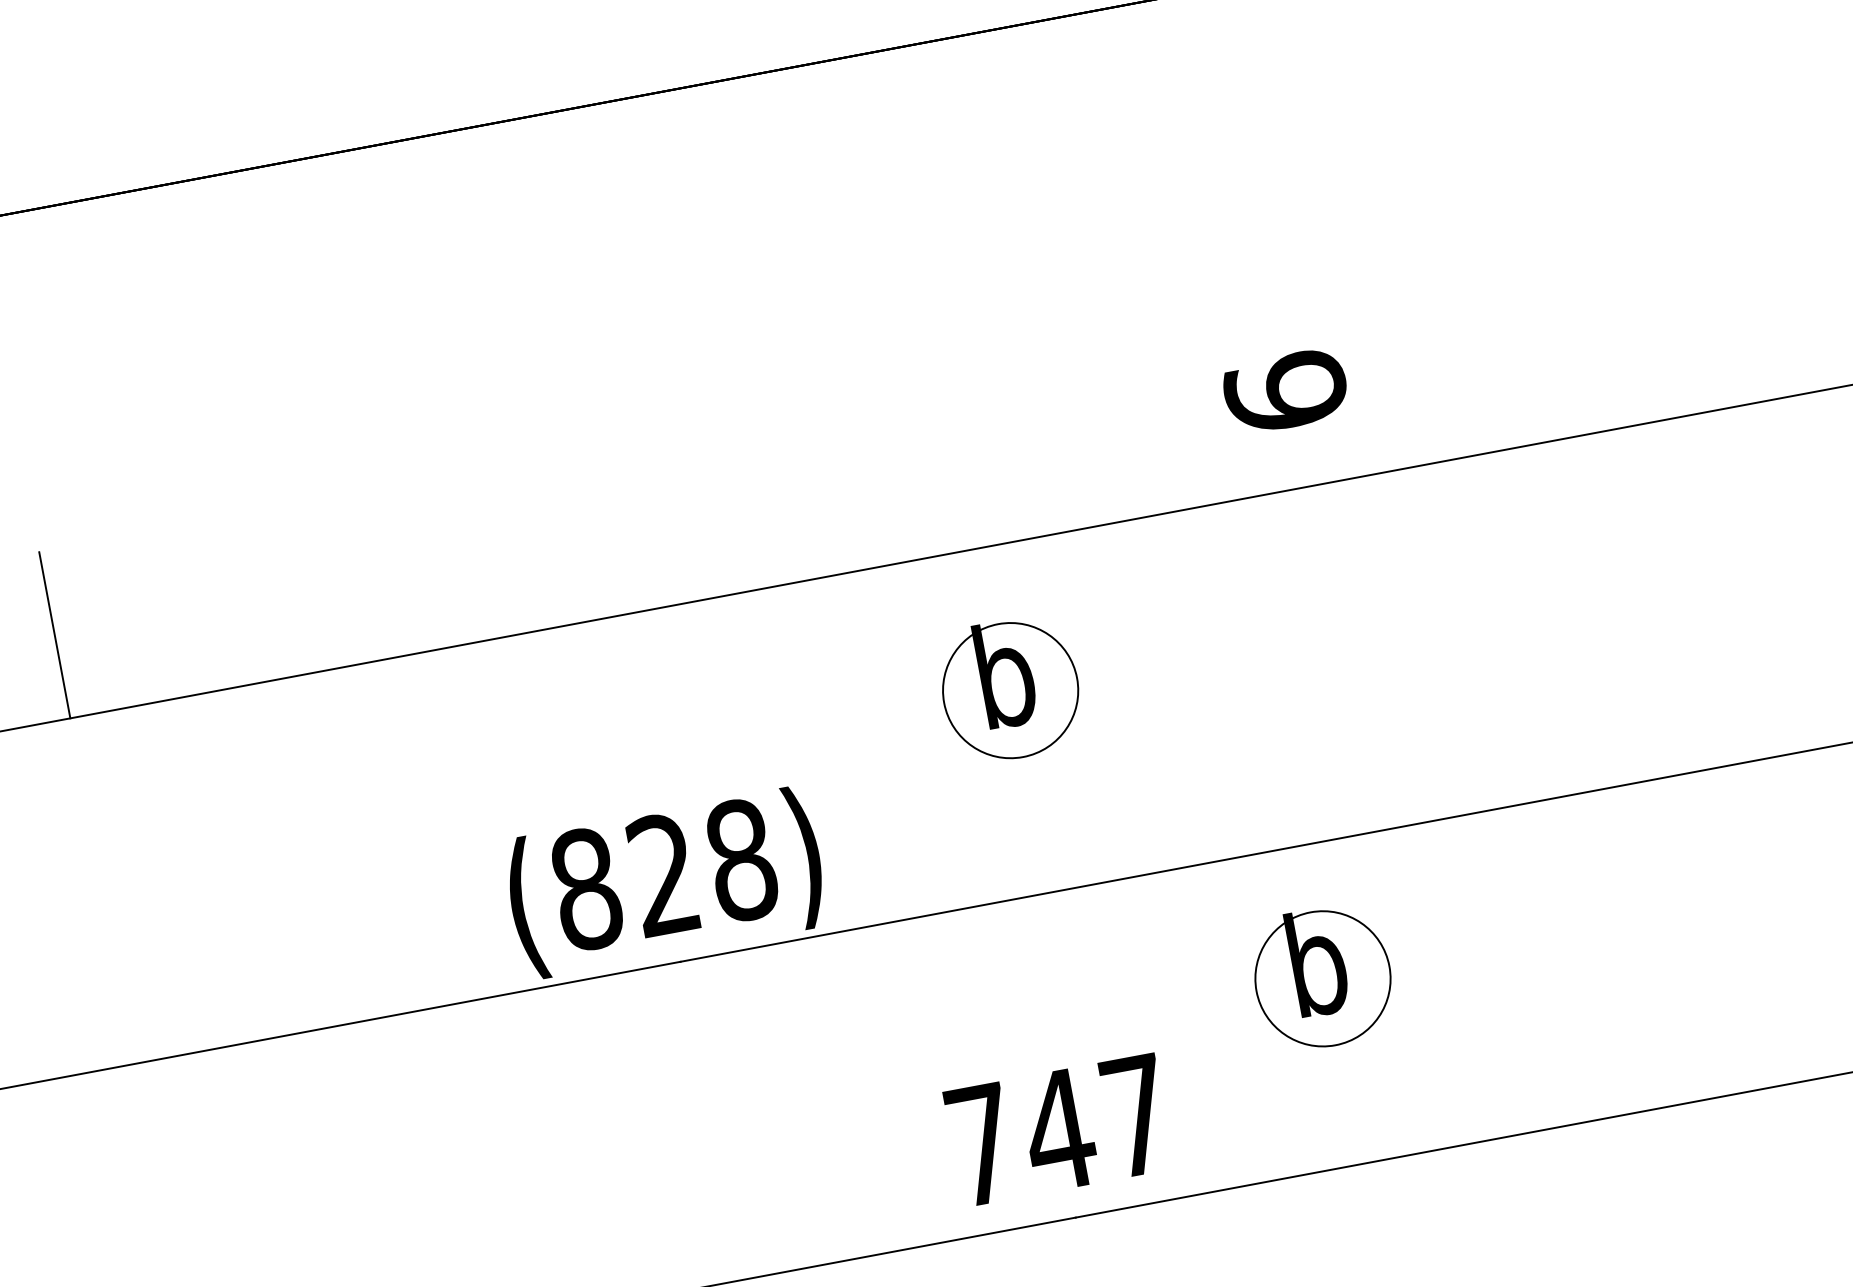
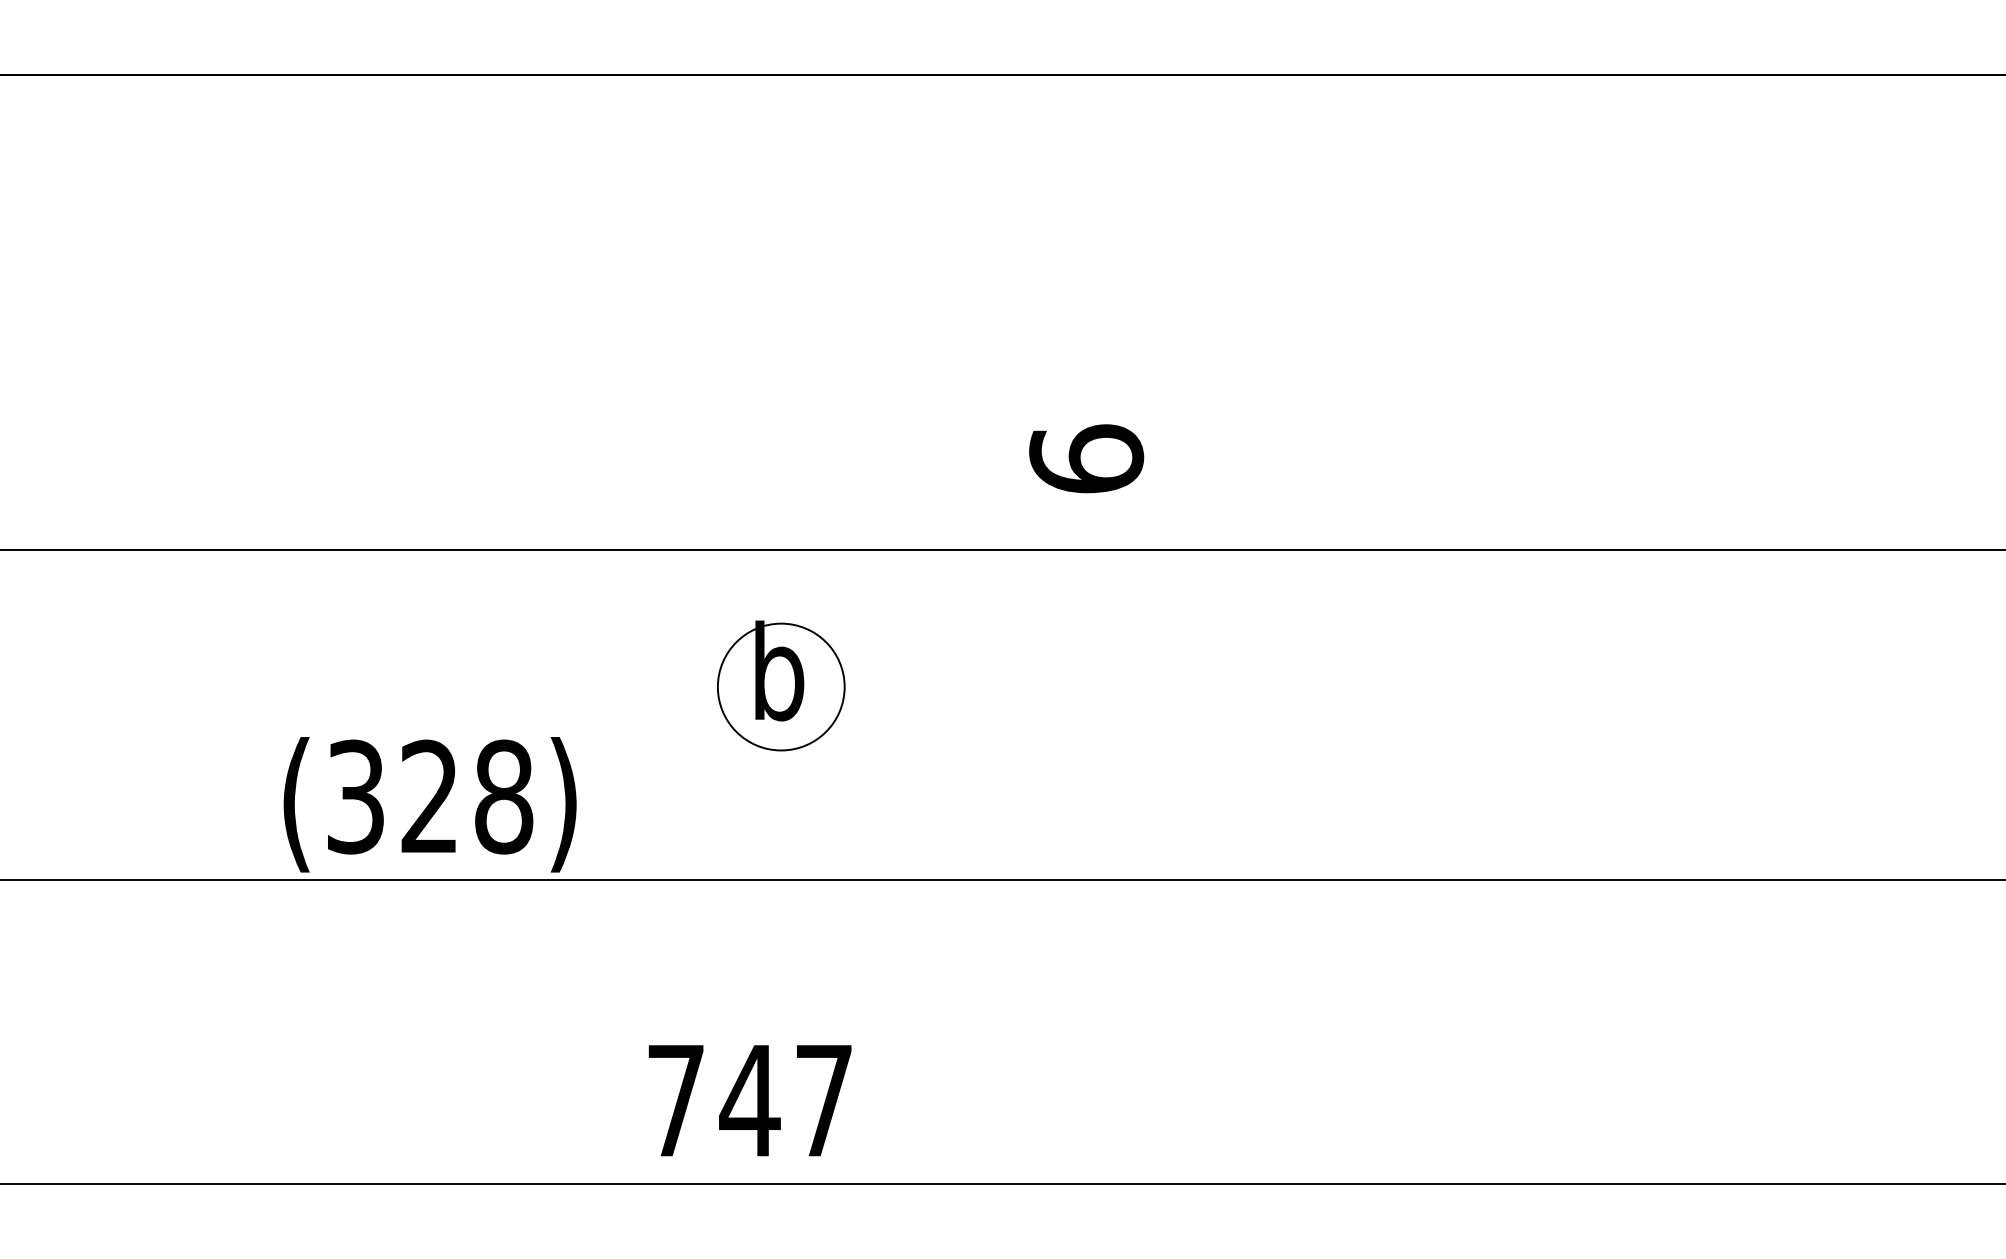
text: (586, 888) -> (356, 796), (828) -> (328)
part: (1322, 977) -> (1019, 1005), removed

